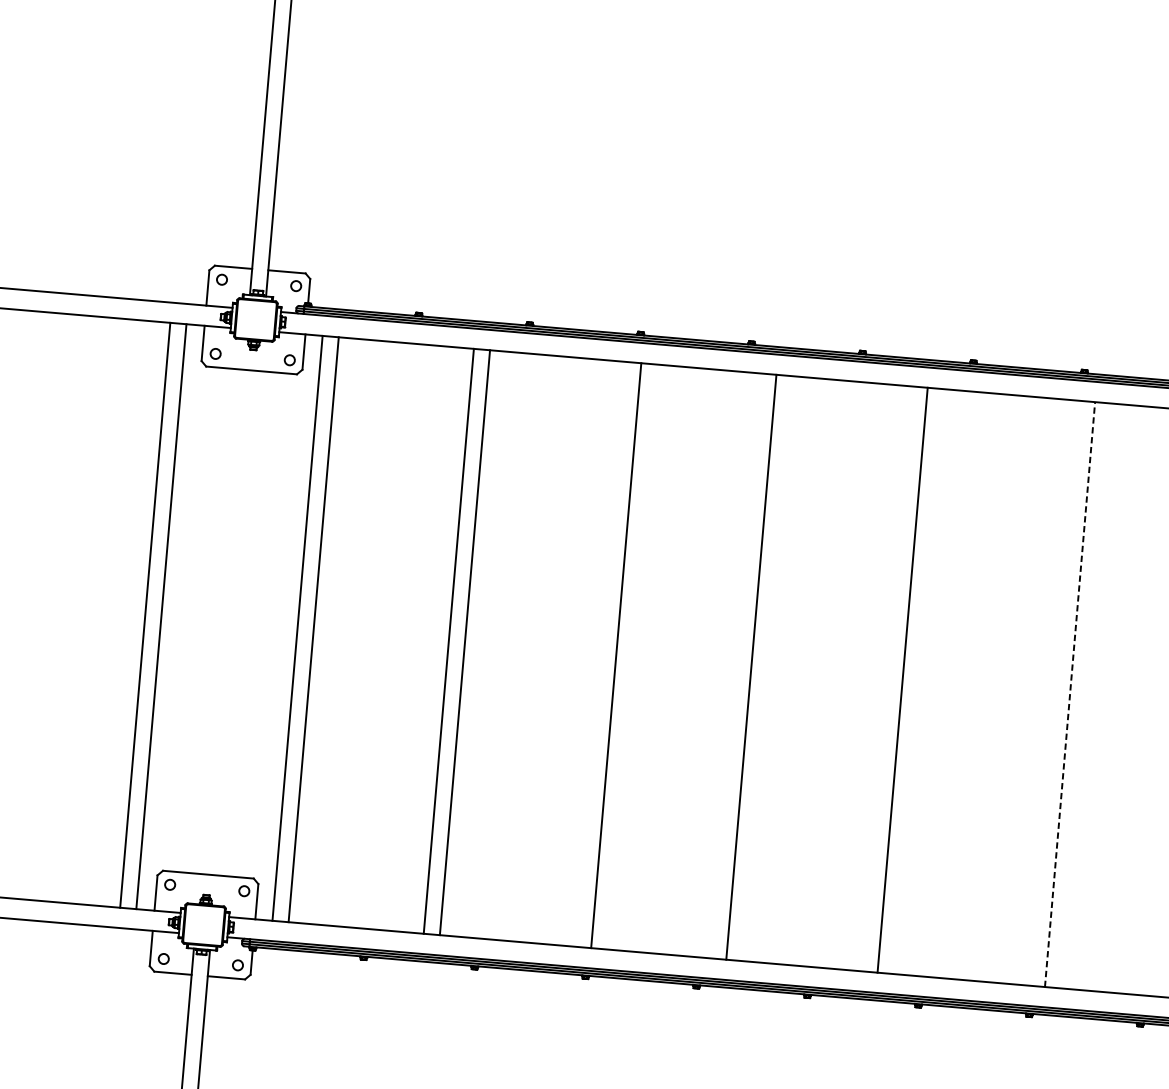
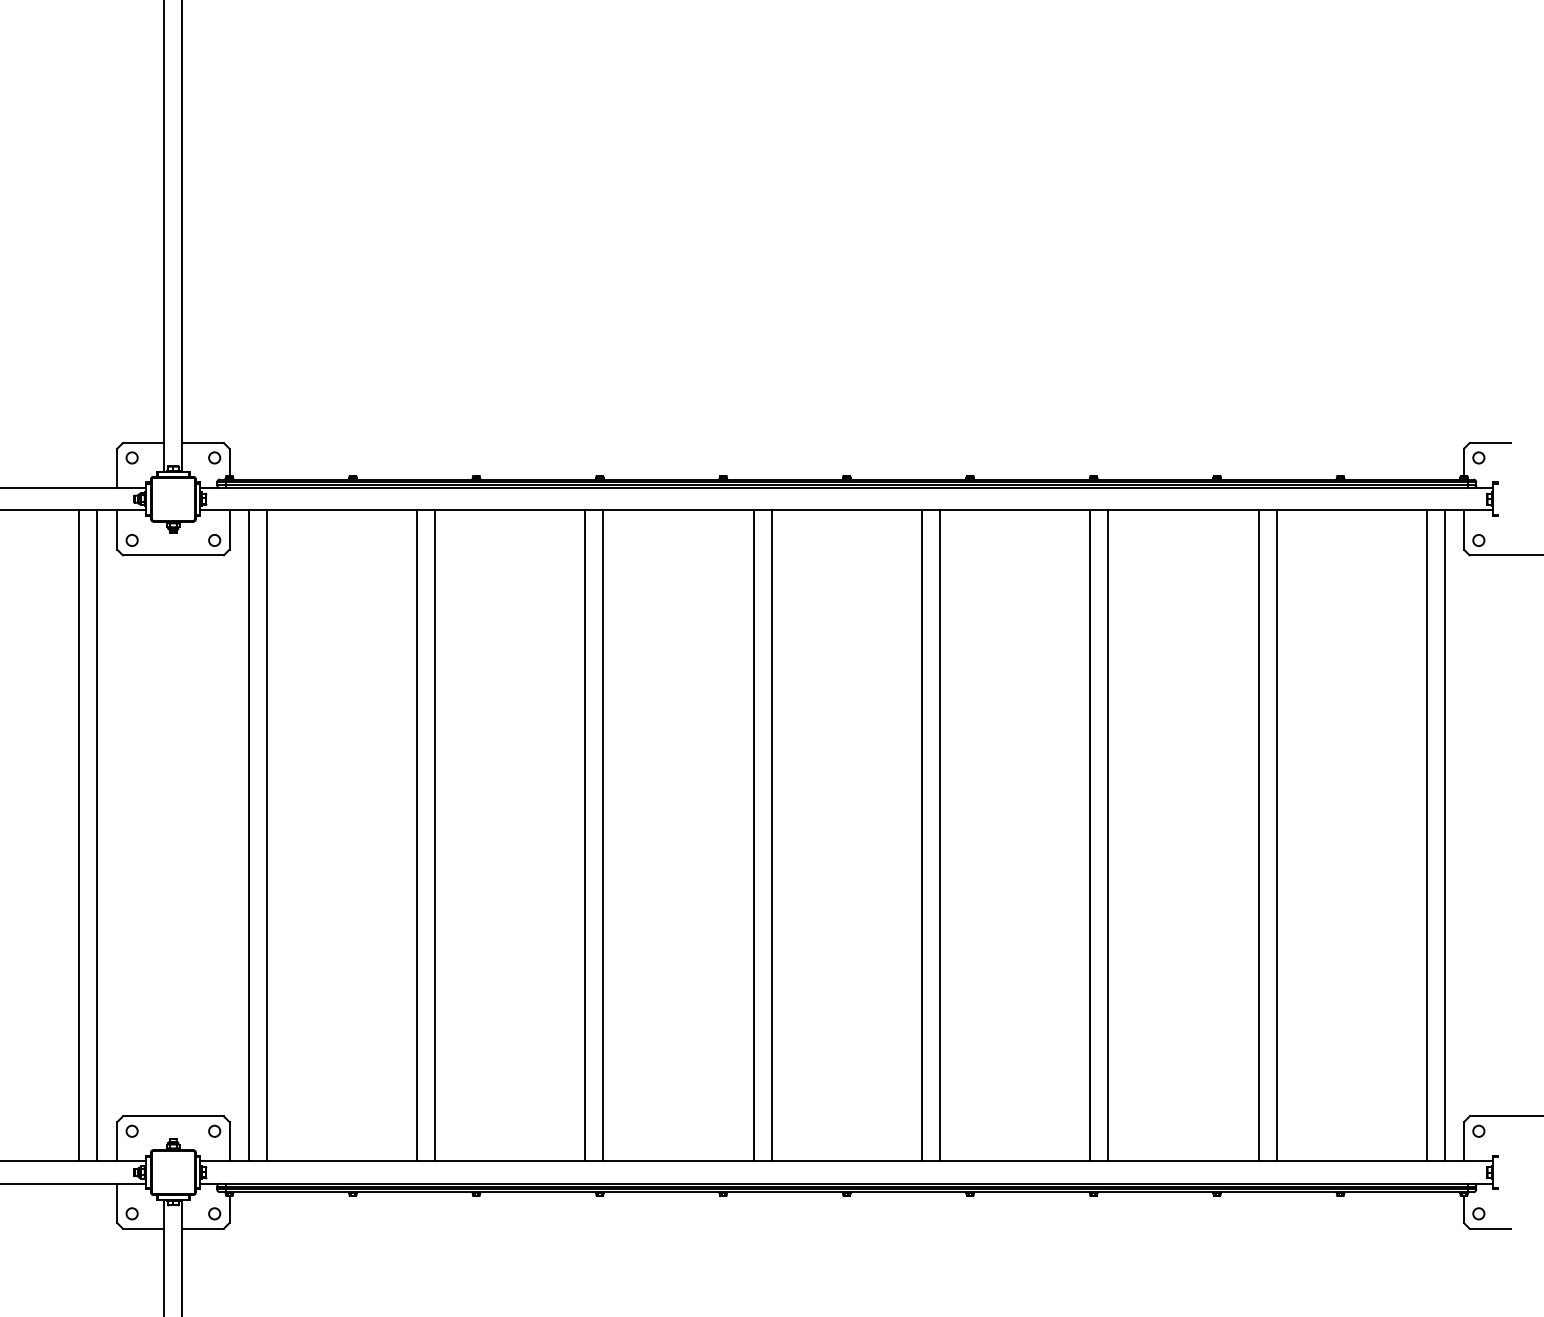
line: (600, 653) -> (585, 835), added
line: (767, 668) -> (771, 835), added
line: (918, 681) -> (939, 835), added
line: (1054, 692) -> (1090, 835), added
line: (1070, 694) -> (1108, 835), dashed -> solid

